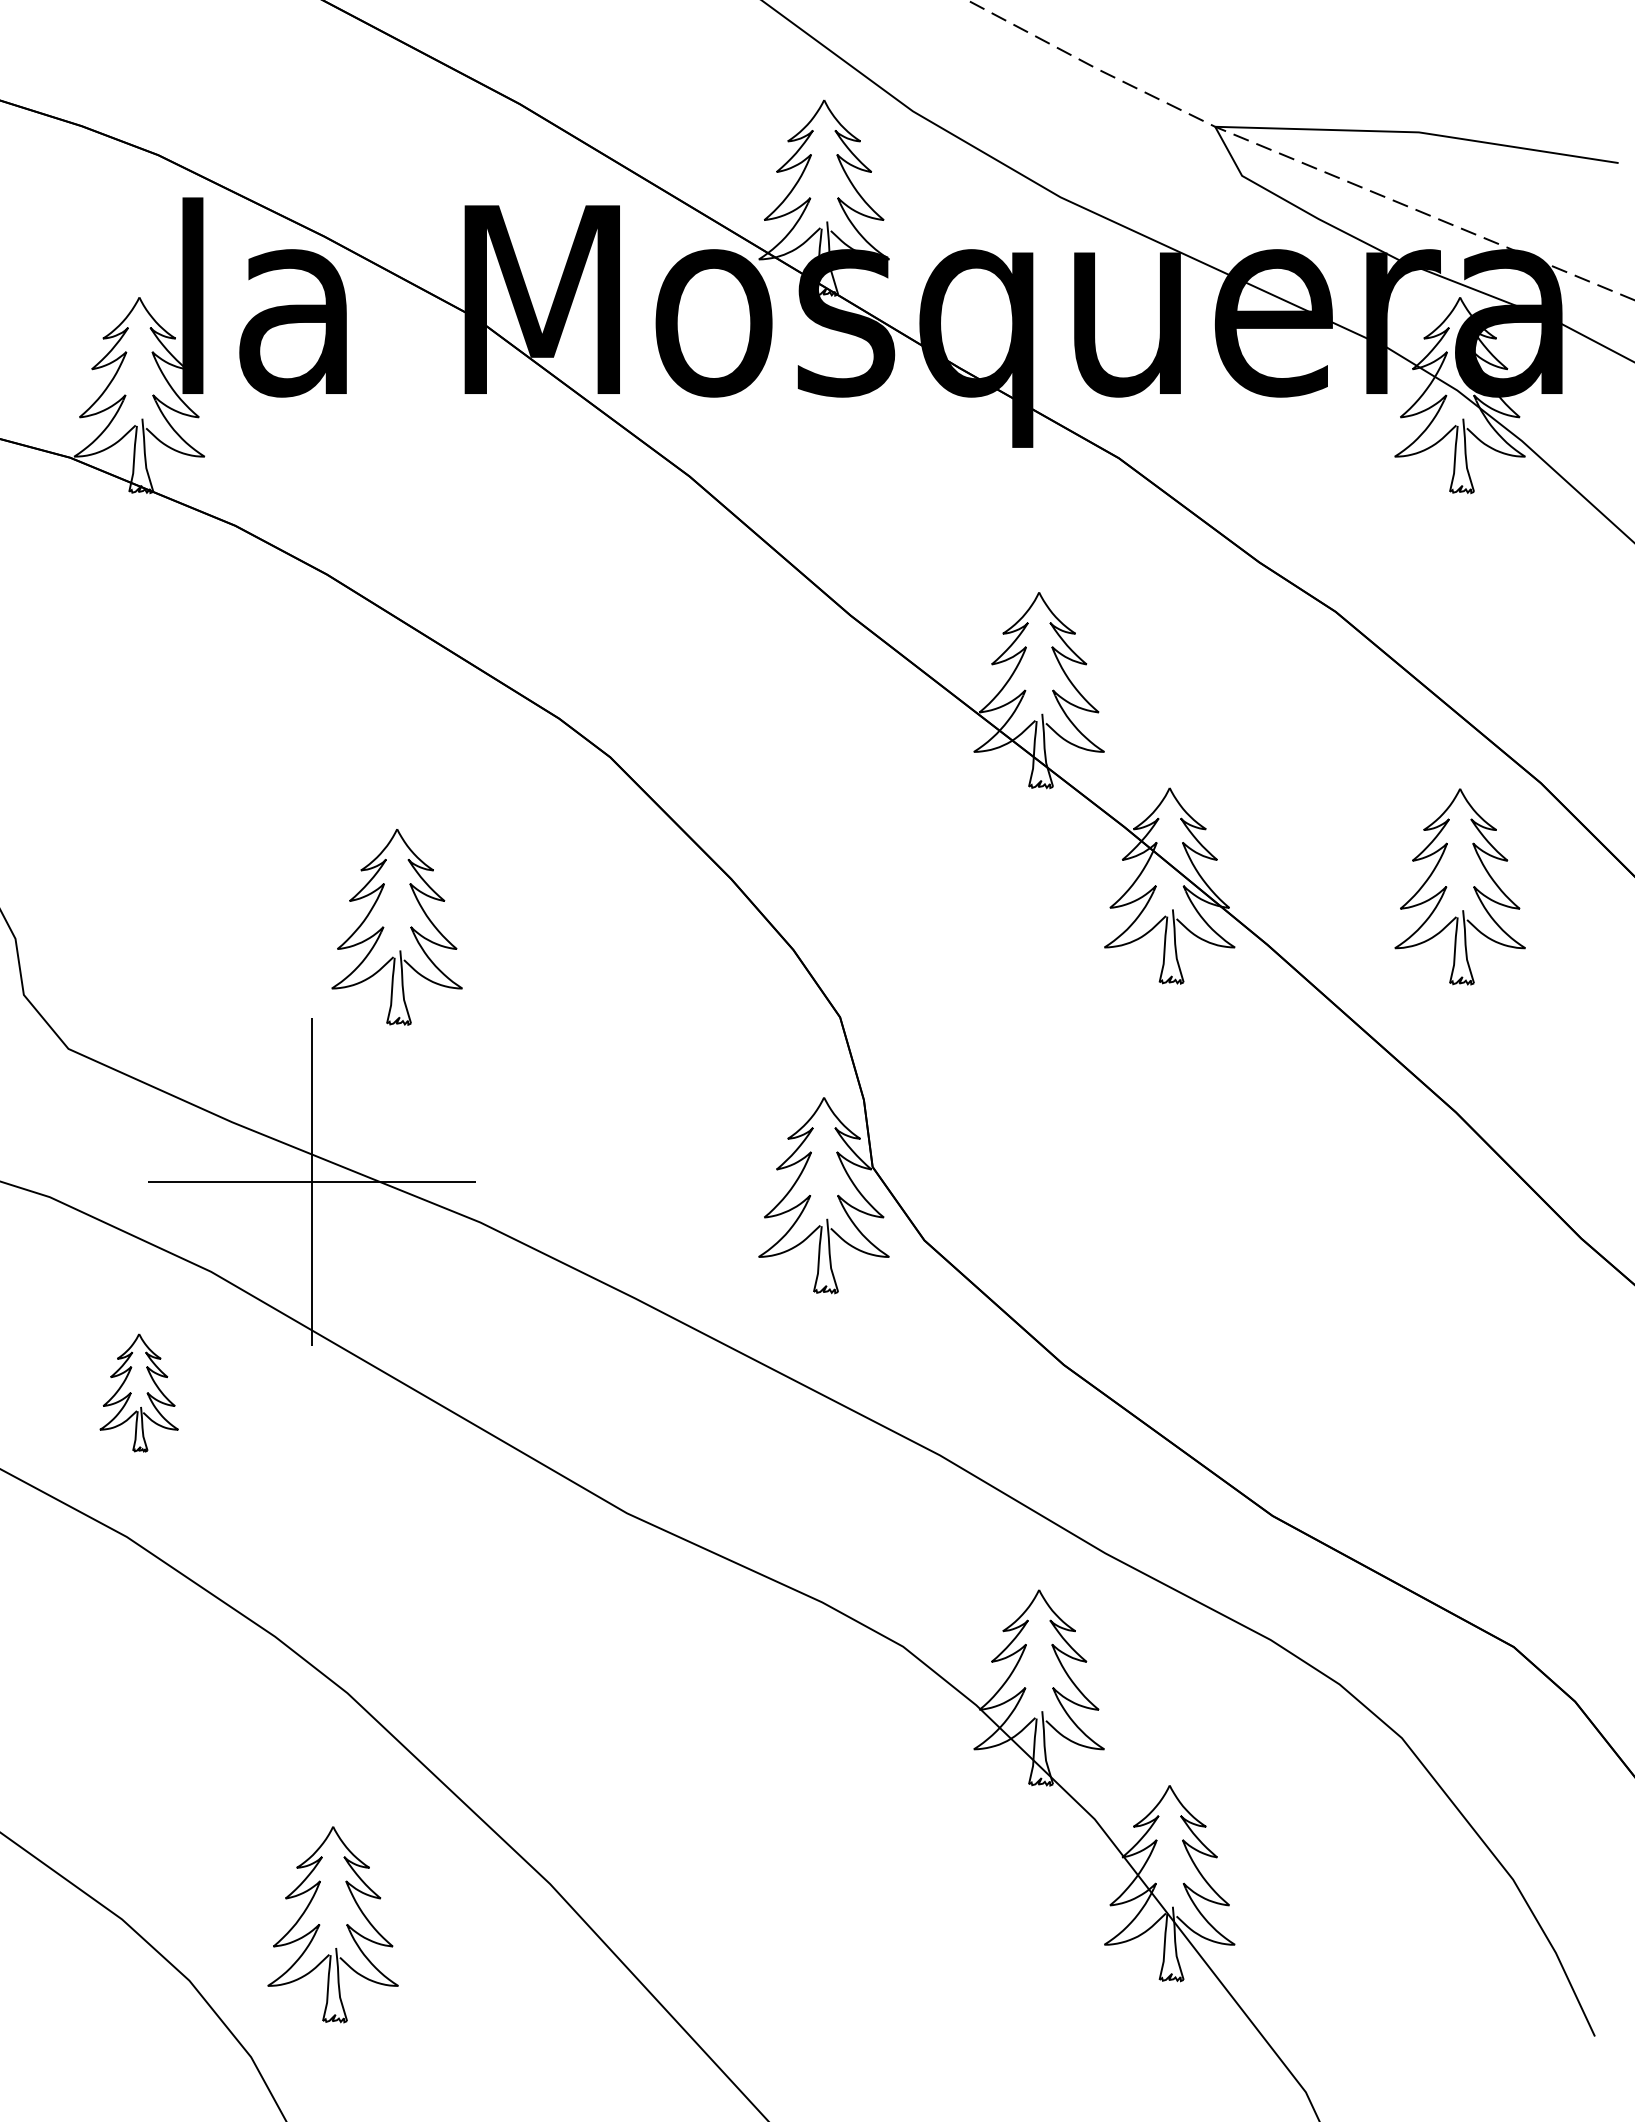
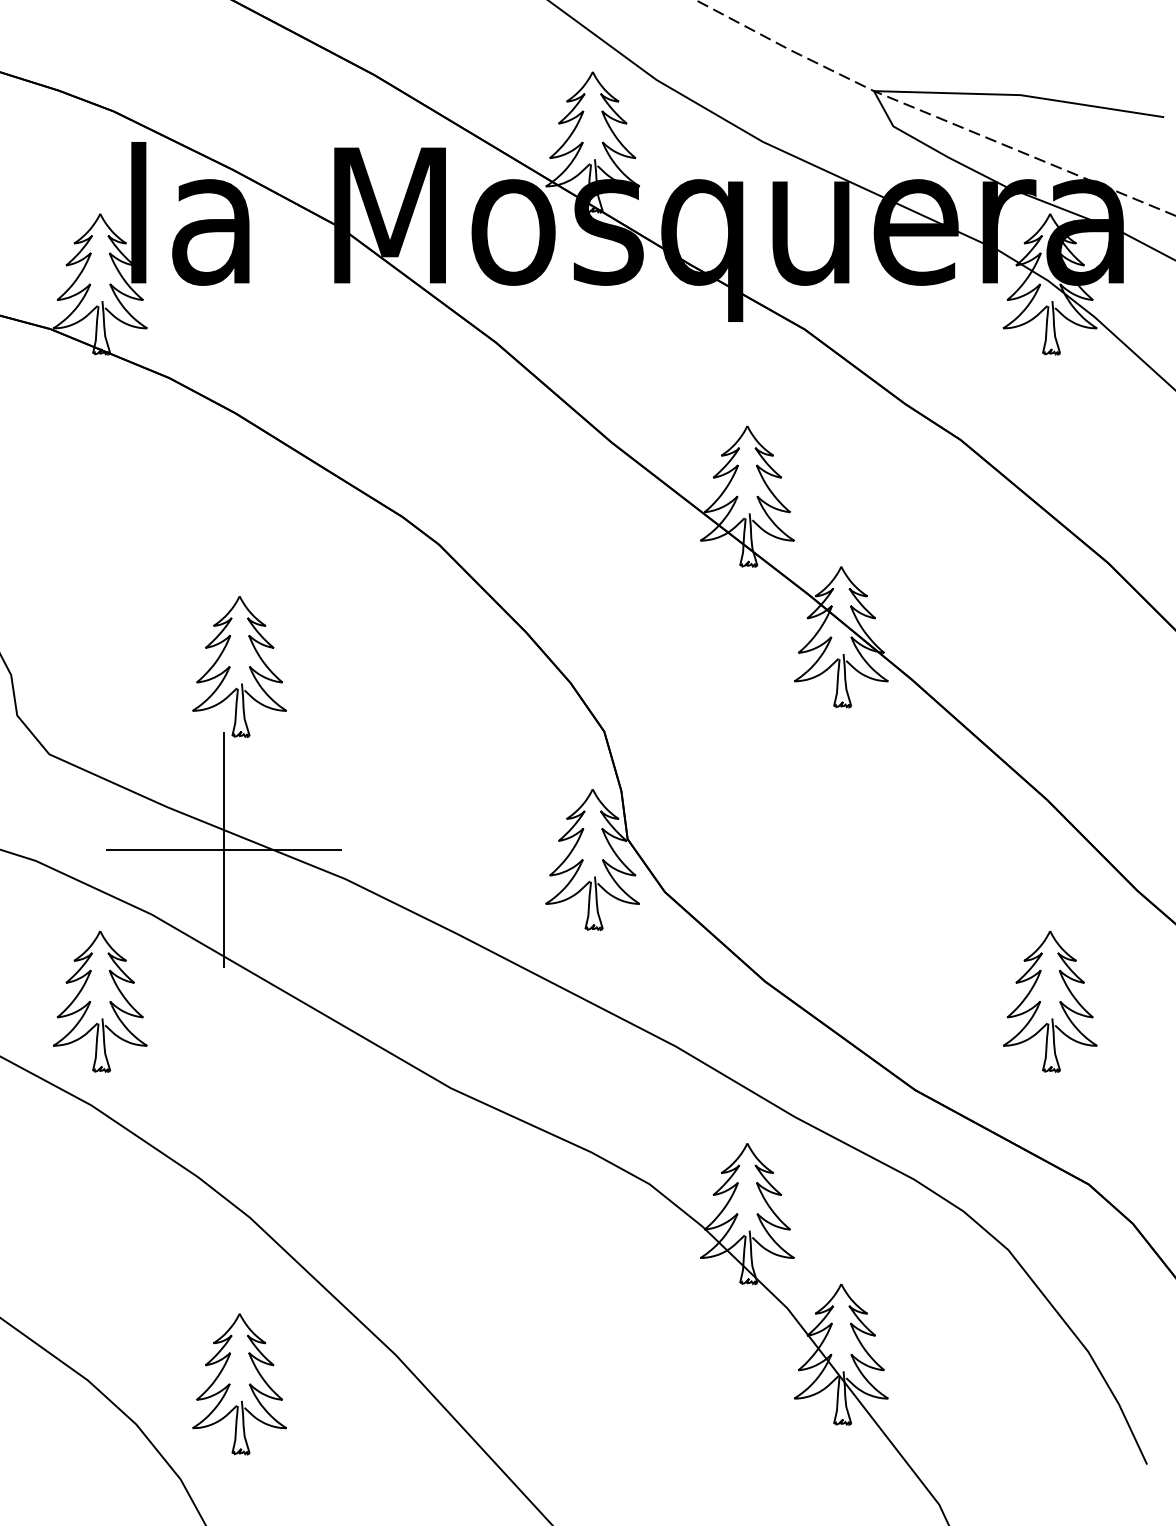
part: (1459, 886) -> (1049, 1001), moved
part: (396, 927) -> (239, 666), moved
part: (138, 1392) -> (99, 1001), size x1.67

